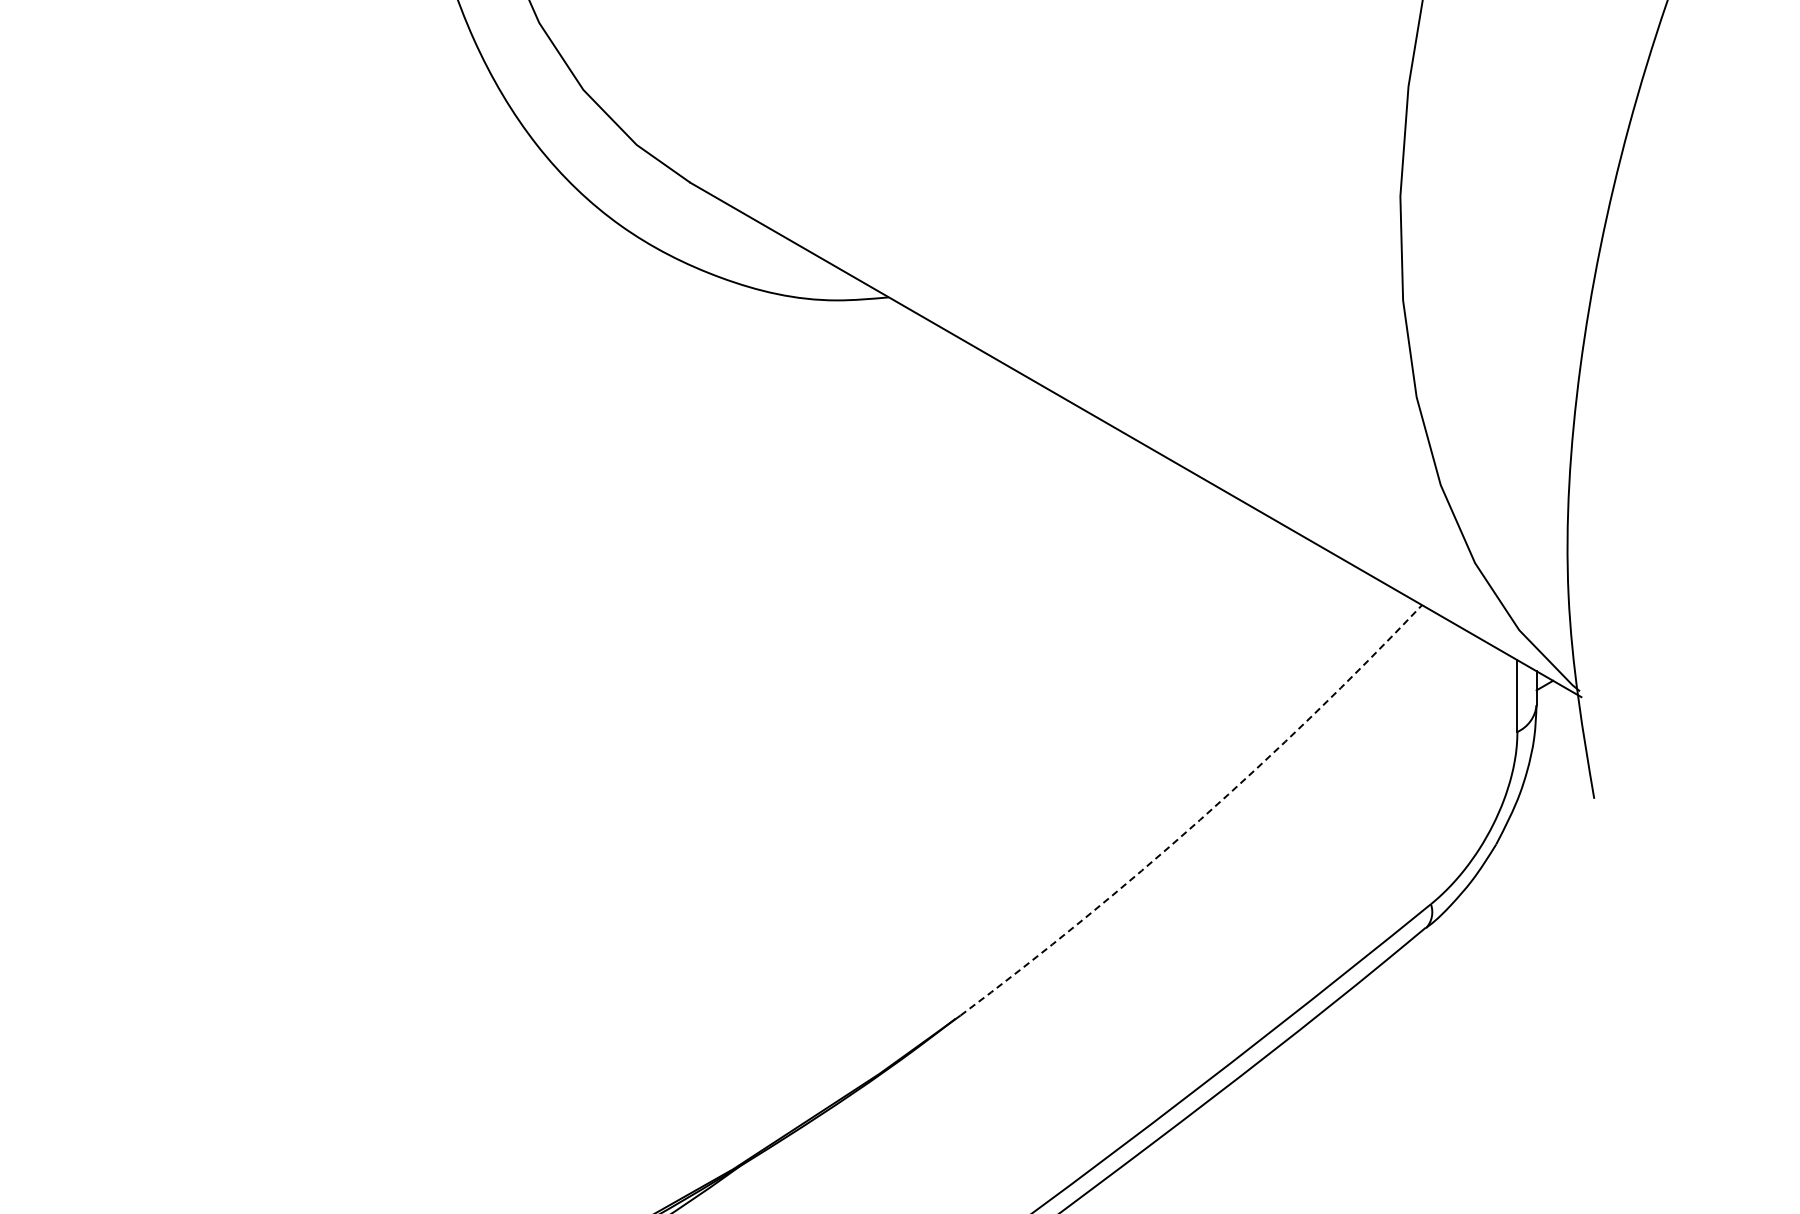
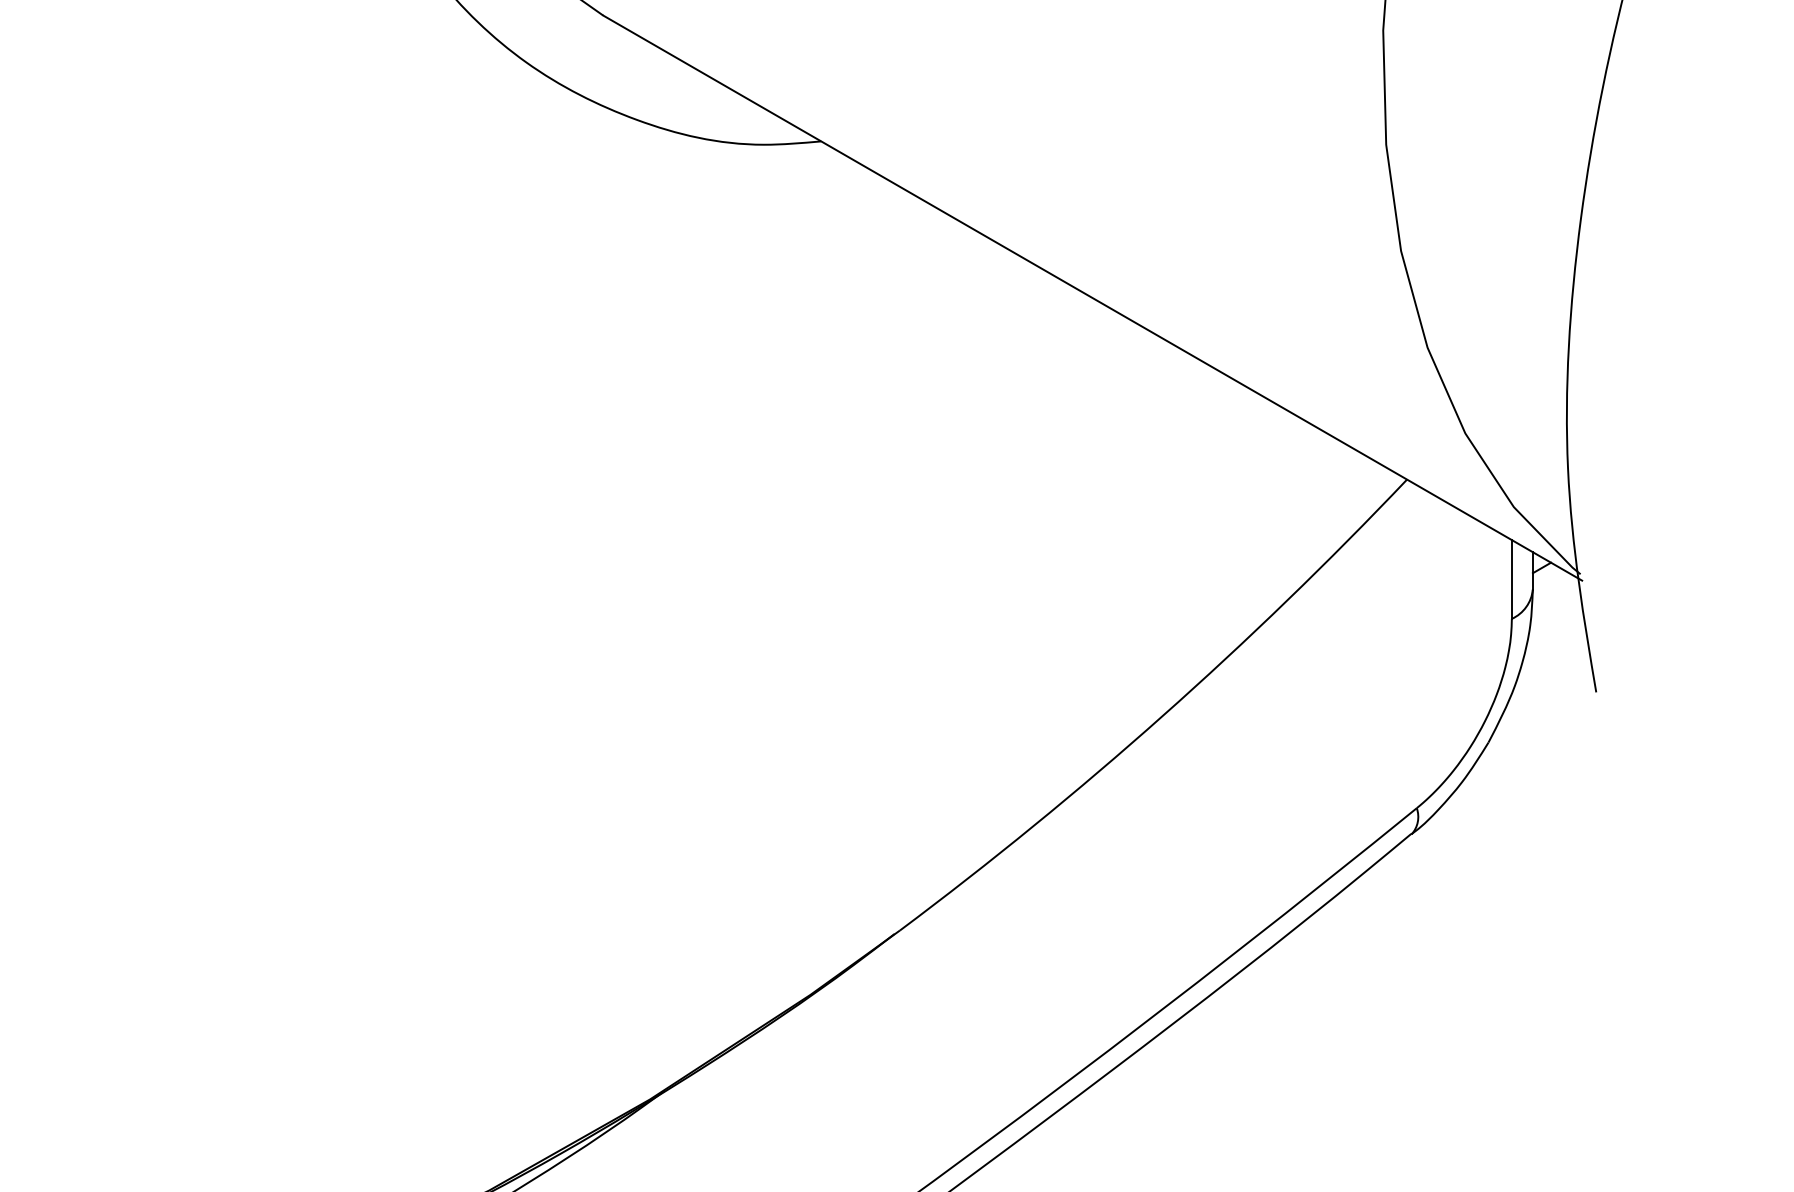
arc: (1200, 820) -> (1163, 716), dashed -> solid

